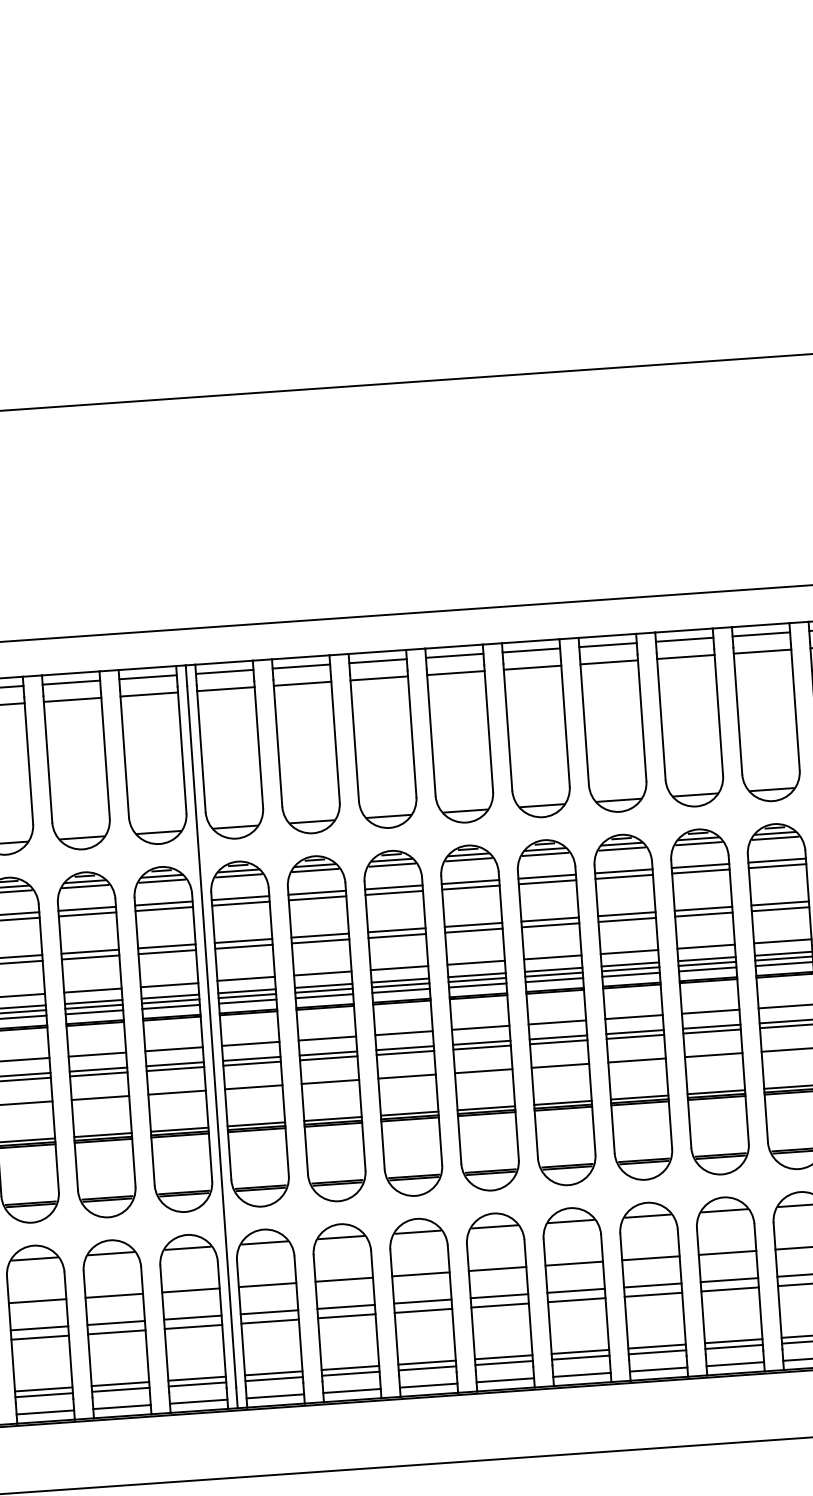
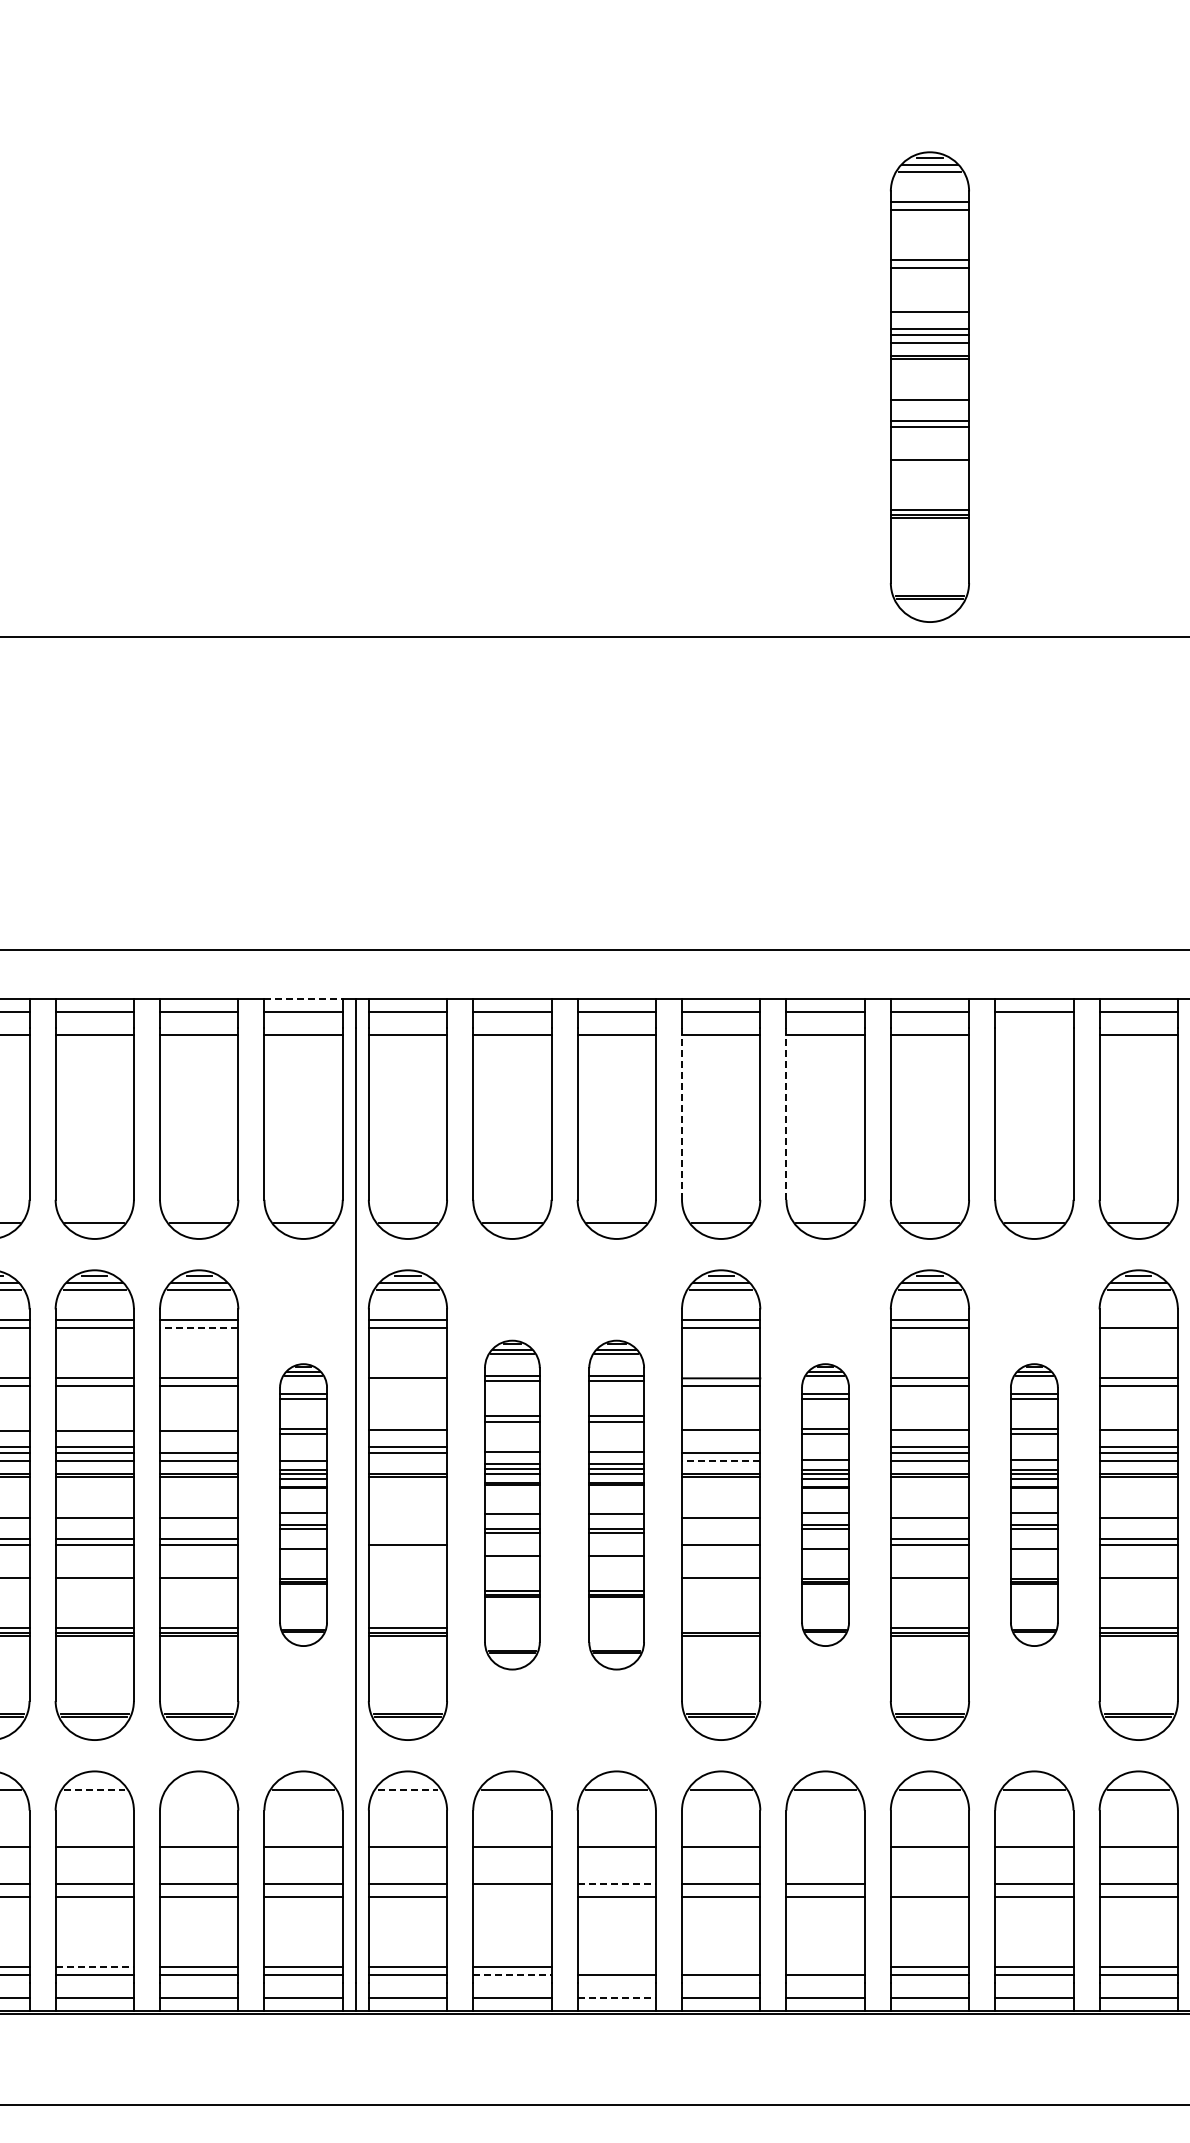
part: (575, 185) -> (929, 386), added
line: (686, 657) -> (1034, 1035), removed
line: (148, 668) -> (304, 999), solid -> dashed
line: (507, 727) -> (786, 1114), solid -> dashed
line: (431, 733) -> (682, 1114), solid -> dashed
line: (777, 860) -> (1138, 1320), removed
line: (87, 914) -> (198, 1327), solid -> dashed
line: (243, 946) -> (407, 1386), removed
line: (477, 974) -> (721, 1446), removed
line: (477, 985) -> (720, 1460), solid -> dashed
line: (93, 1001) -> (199, 1446), removed
line: (247, 1001) -> (407, 1460), removed
part: (710, 1001) -> (1034, 1504), size x0.6
part: (556, 1012) -> (825, 1504), size x0.6
part: (403, 1022) -> (616, 1504), size x0.7
part: (326, 1028) -> (512, 1504), size x0.7
part: (173, 1038) -> (303, 1504), size x0.6
line: (481, 1042) -> (721, 1538), removed
line: (250, 1043) -> (407, 1518), removed
line: (251, 1058) -> (407, 1538), removed
line: (253, 1087) -> (407, 1577), removed
line: (486, 1108) -> (721, 1628), removed
line: (265, 1242) -> (408, 1789), solid -> dashed
line: (110, 1253) -> (198, 1789), removed
line: (35, 1258) -> (95, 1789), solid -> dashed
line: (574, 1263) -> (825, 1846), removed
line: (652, 1285) -> (929, 1883), removed
line: (423, 1301) -> (617, 1883), solid -> dashed
line: (346, 1316) -> (512, 1896), removed
line: (580, 1352) -> (825, 1967), removed
line: (504, 1357) -> (721, 1967), removed
line: (426, 1362) -> (616, 1967), removed
line: (350, 1373) -> (512, 1974), solid -> dashed
line: (429, 1385) -> (617, 1998), solid -> dashed
line: (44, 1389) -> (95, 1967), solid -> dashed

